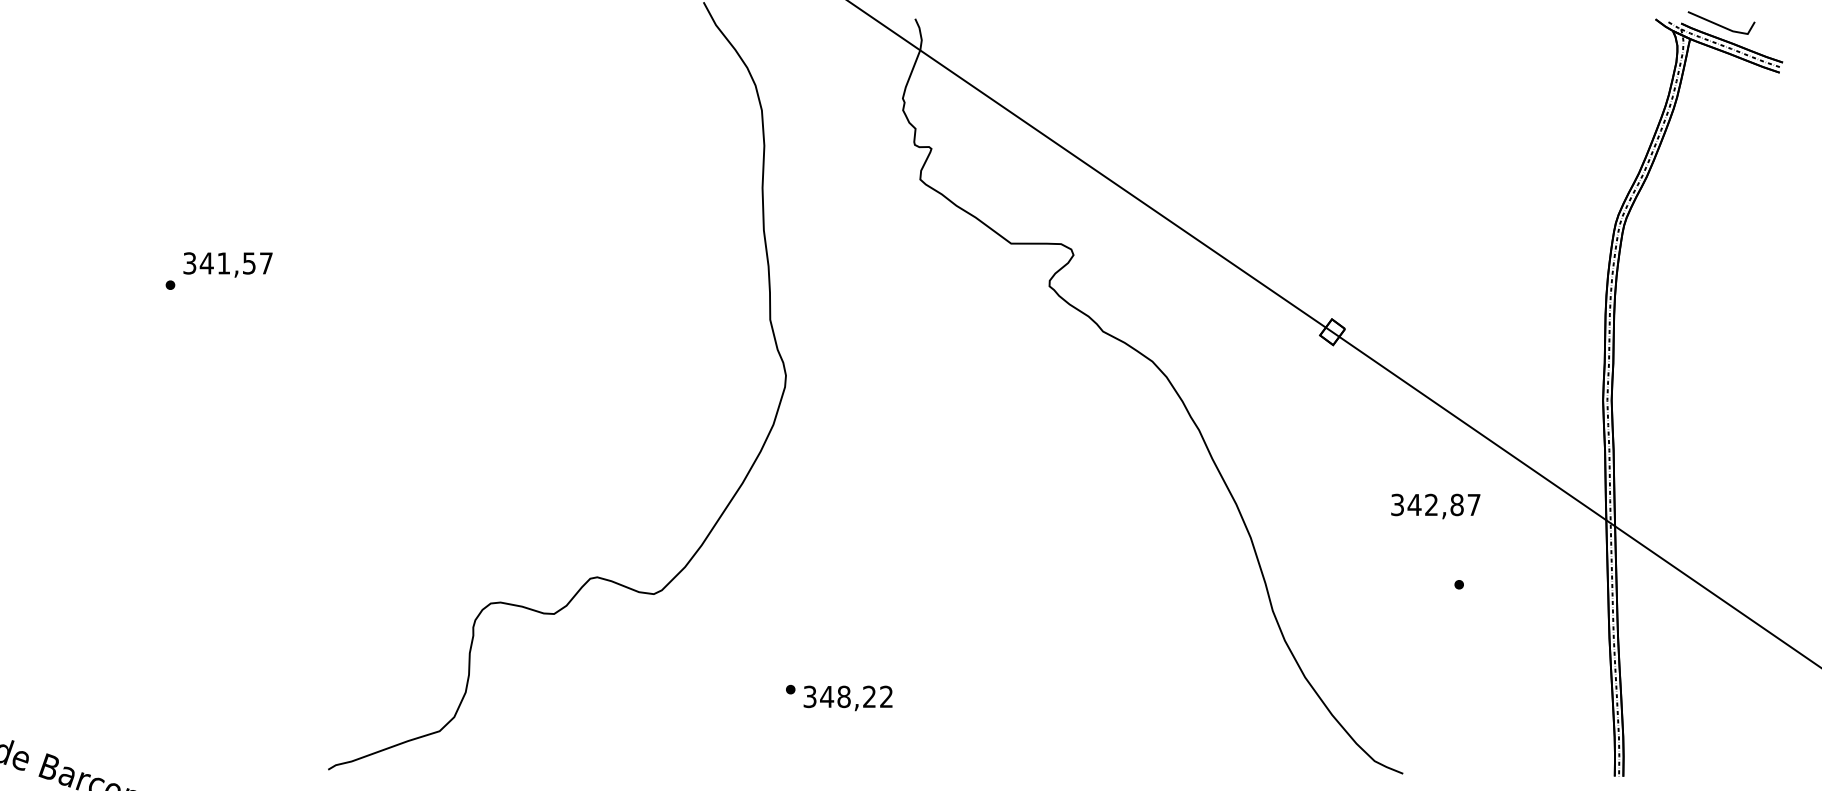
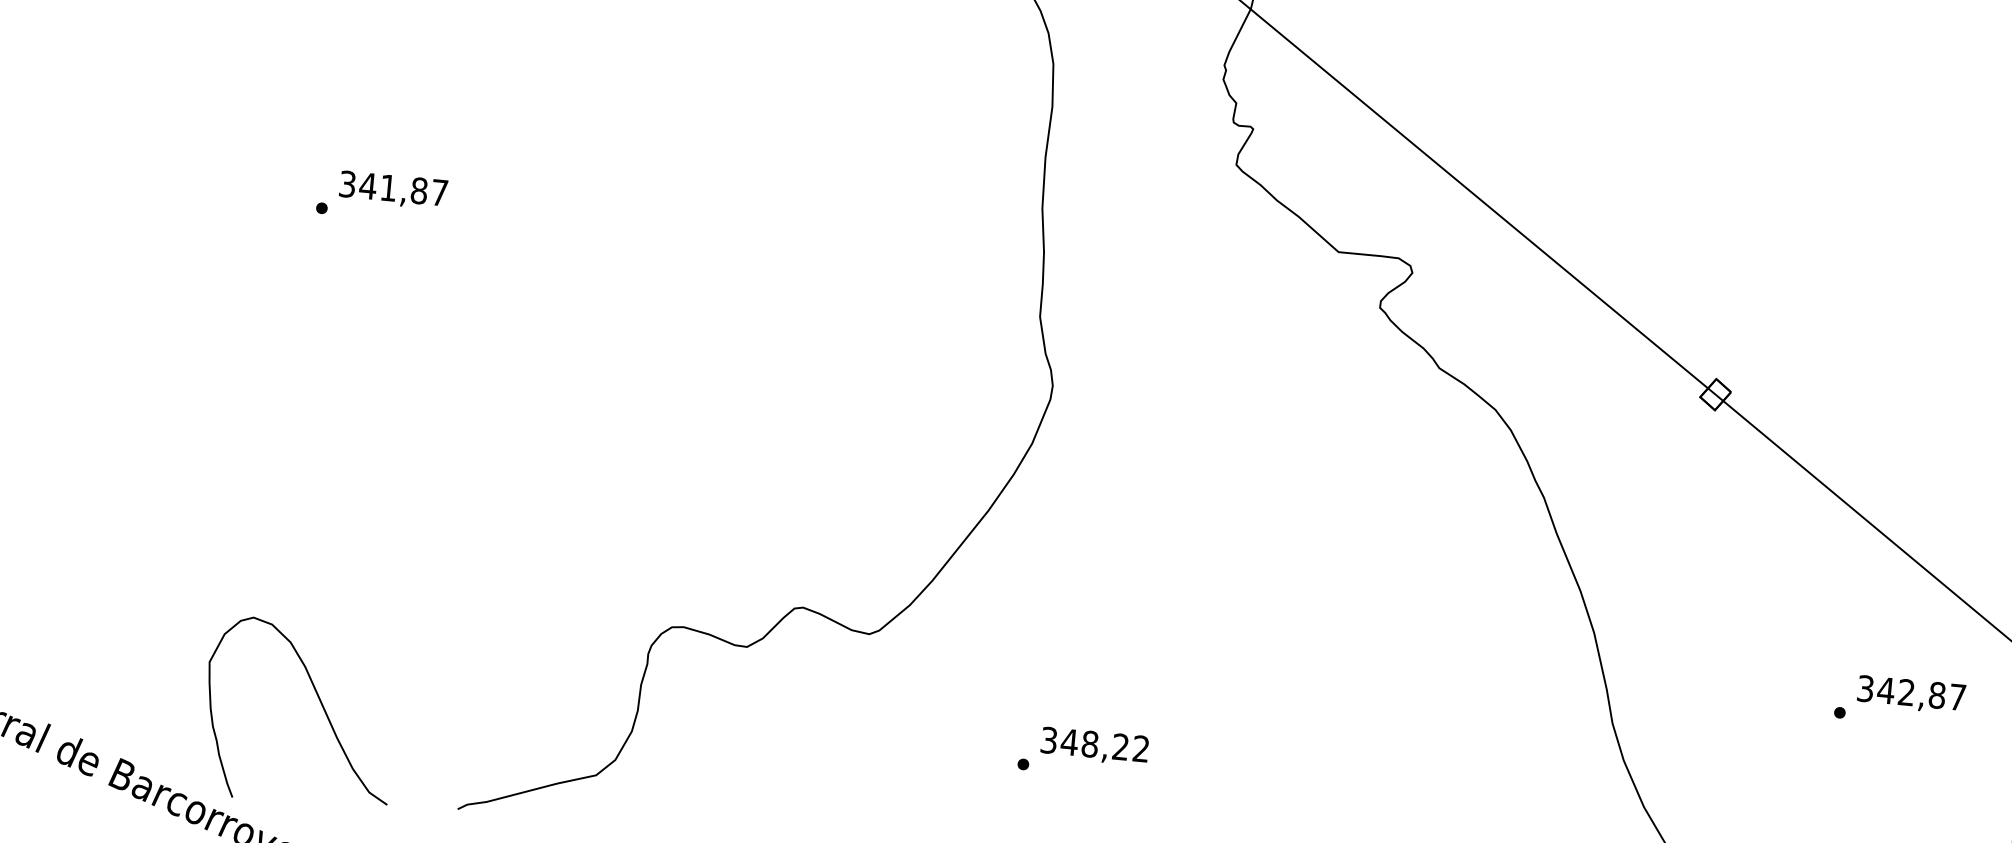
text: (249, 263) -> (419, 191), 341,57 -> 341,87
text: (1435, 506) -> (1911, 694), moved
curve: (206, 692) -> (319, 702), added
text: (847, 698) -> (1094, 746), moved

